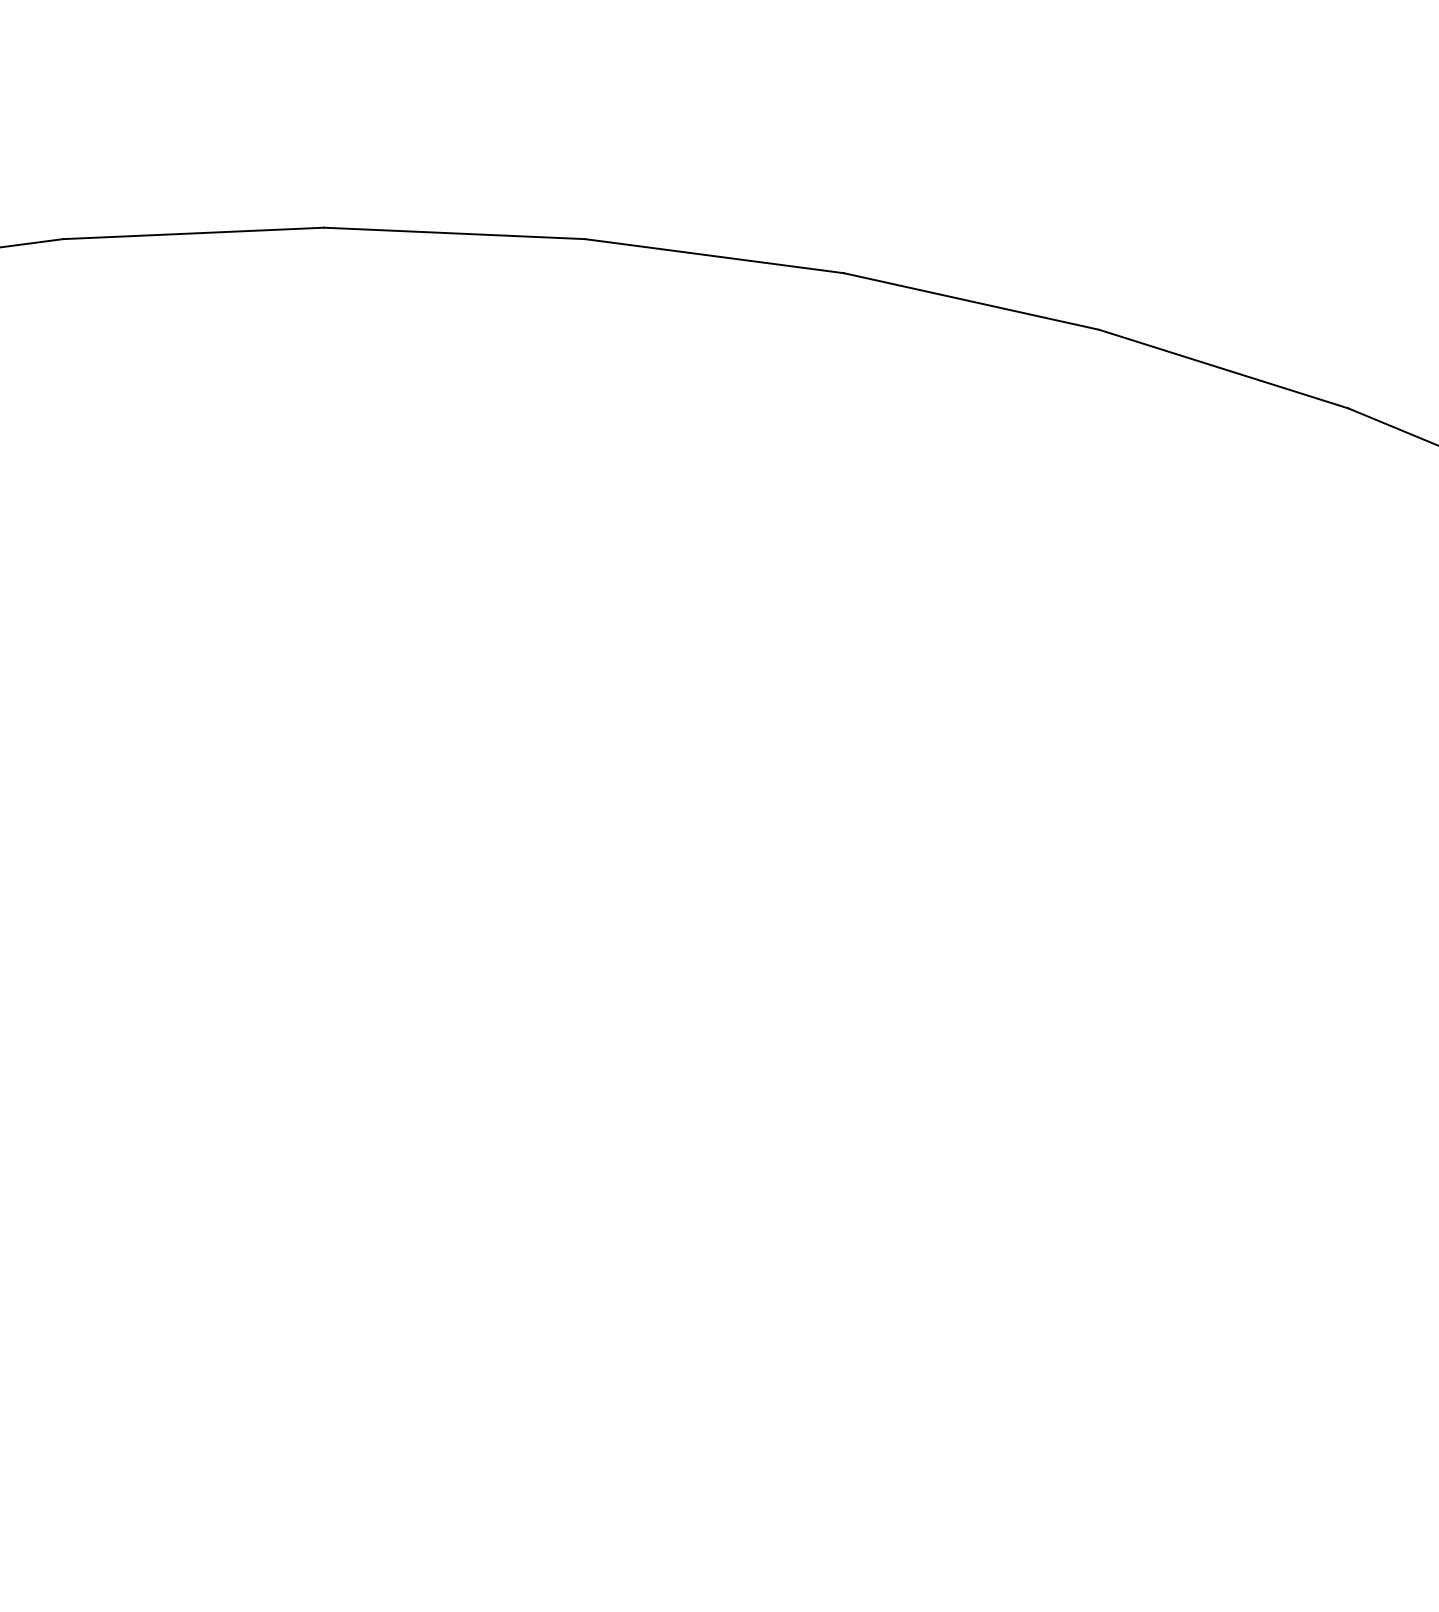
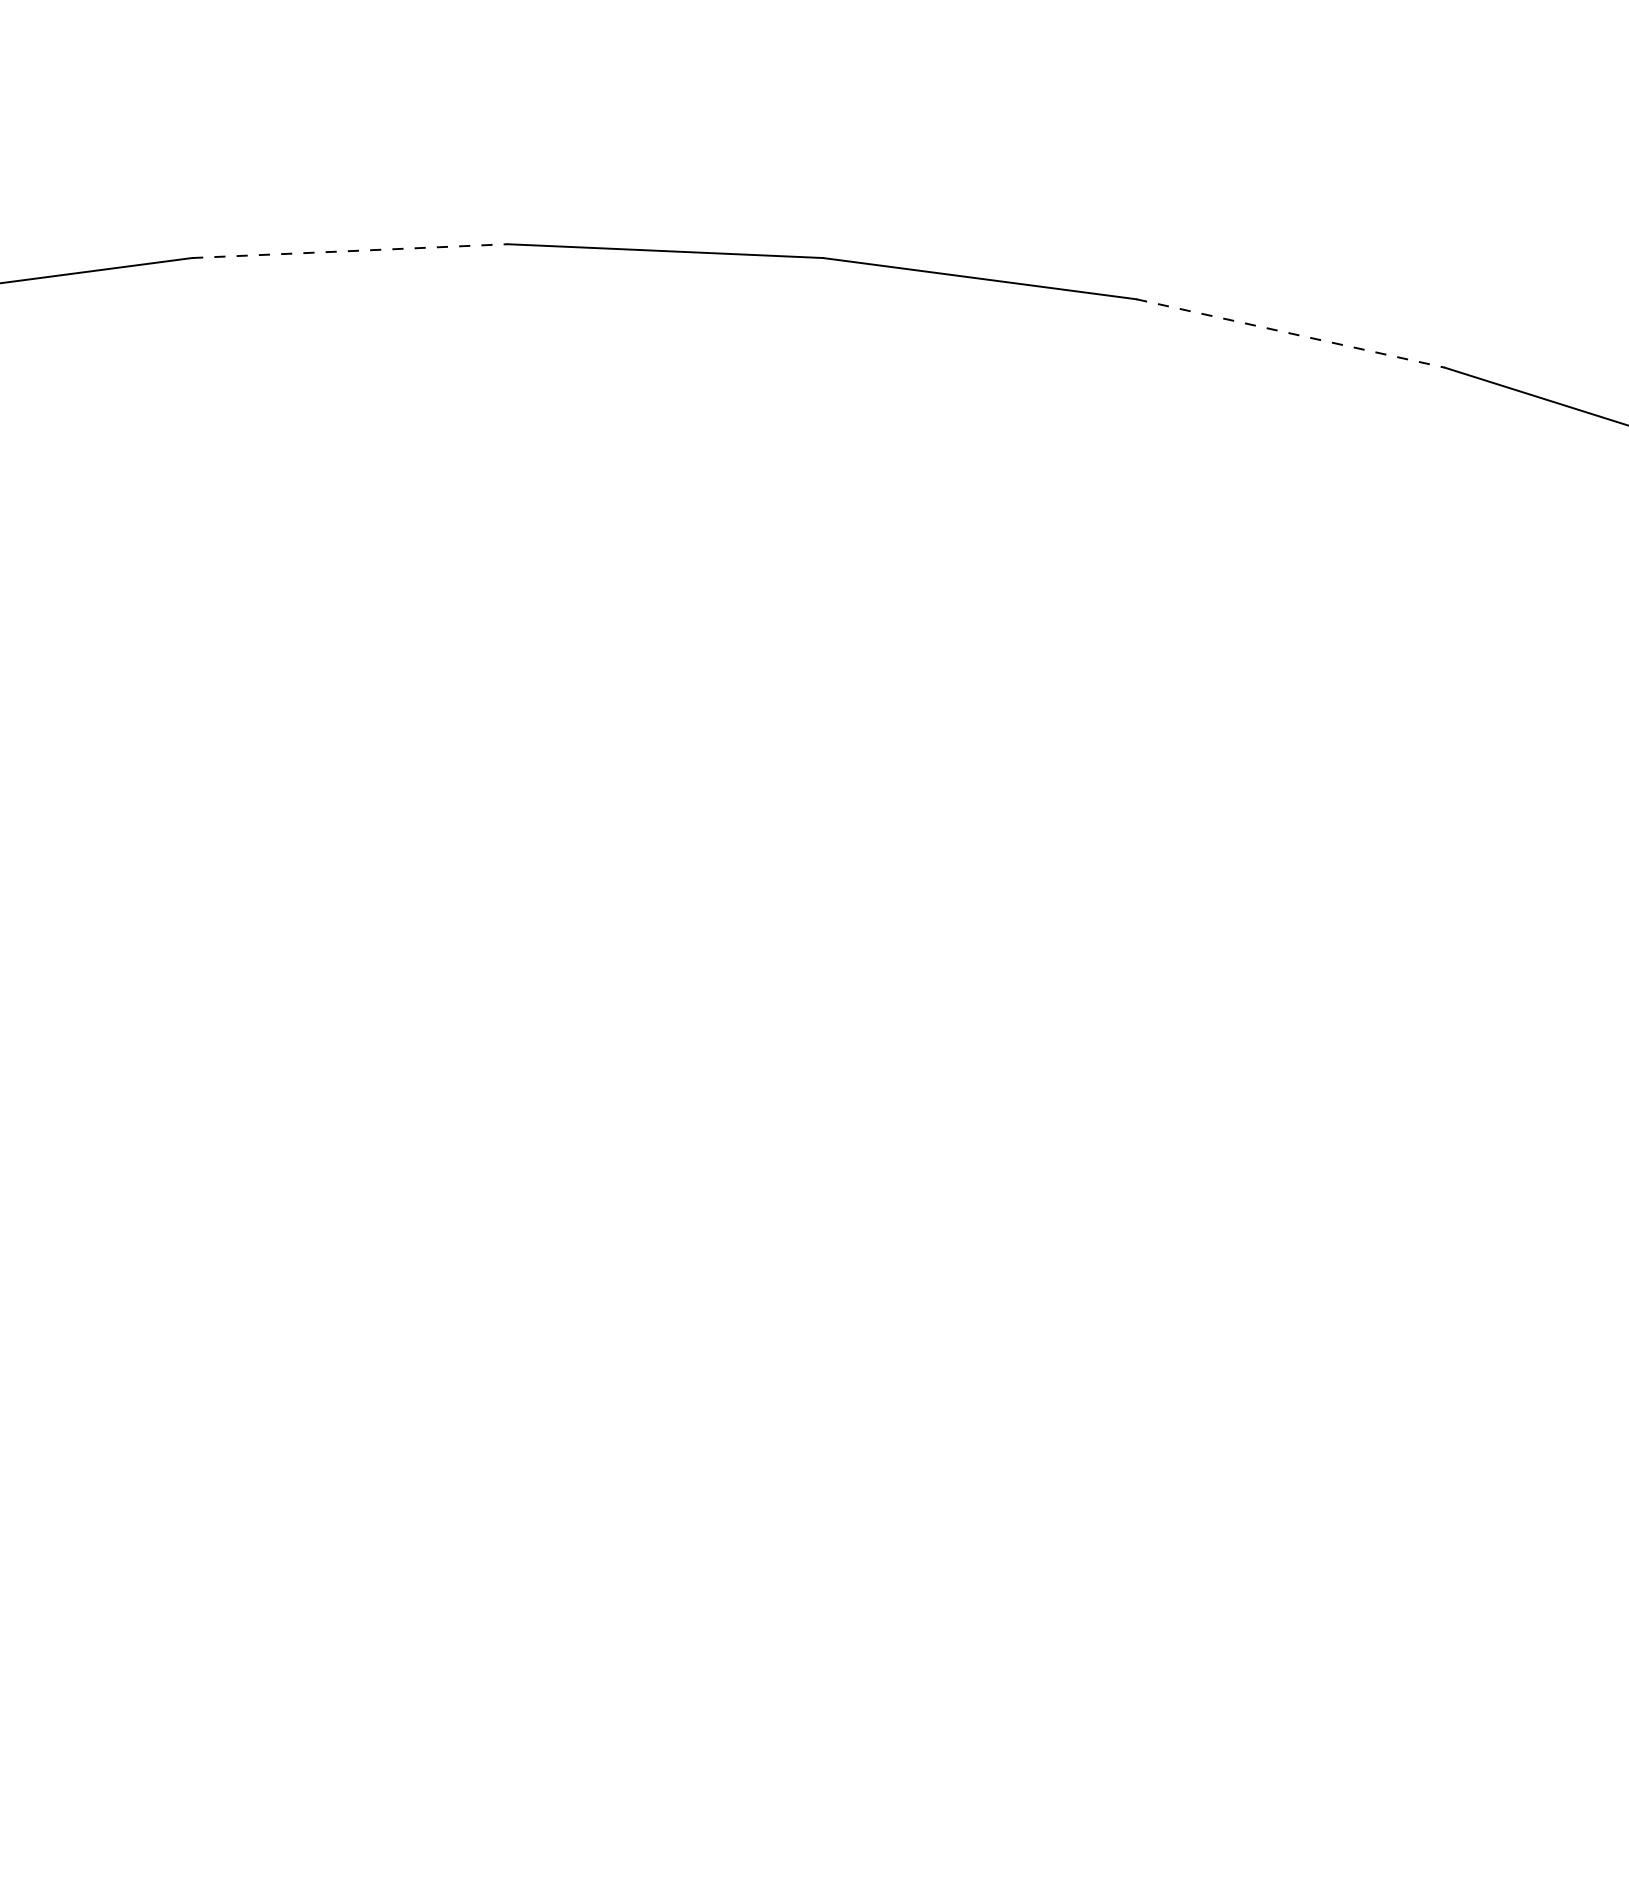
line: (193, 233) -> (349, 251), solid -> dashed
line: (971, 301) -> (1290, 333), solid -> dashed

